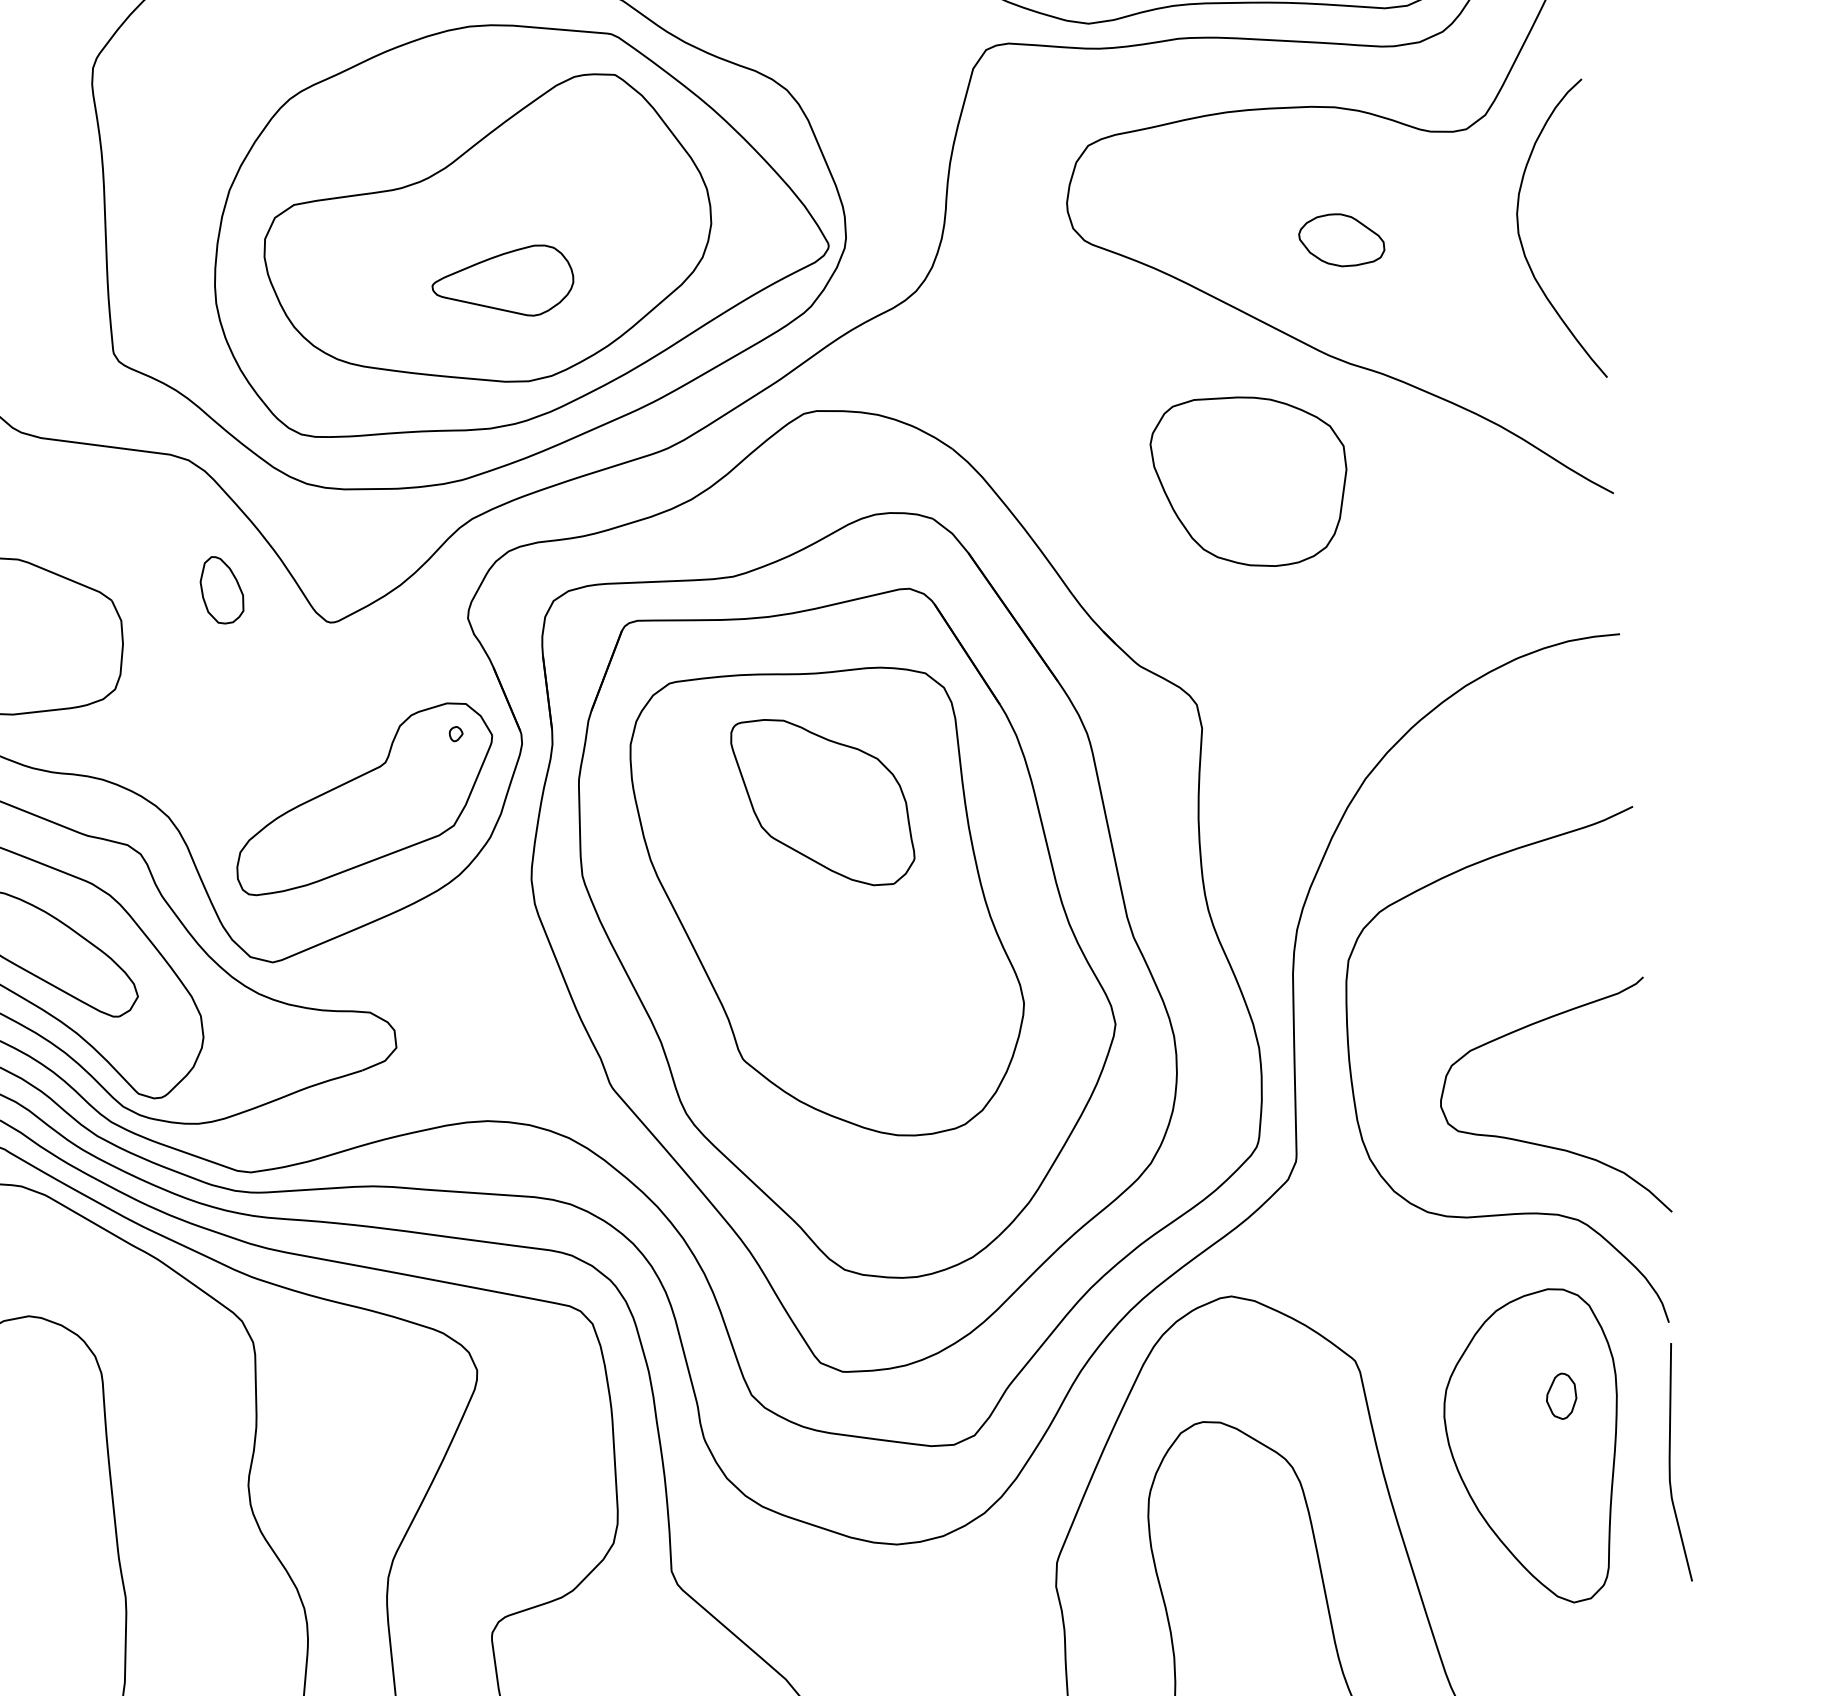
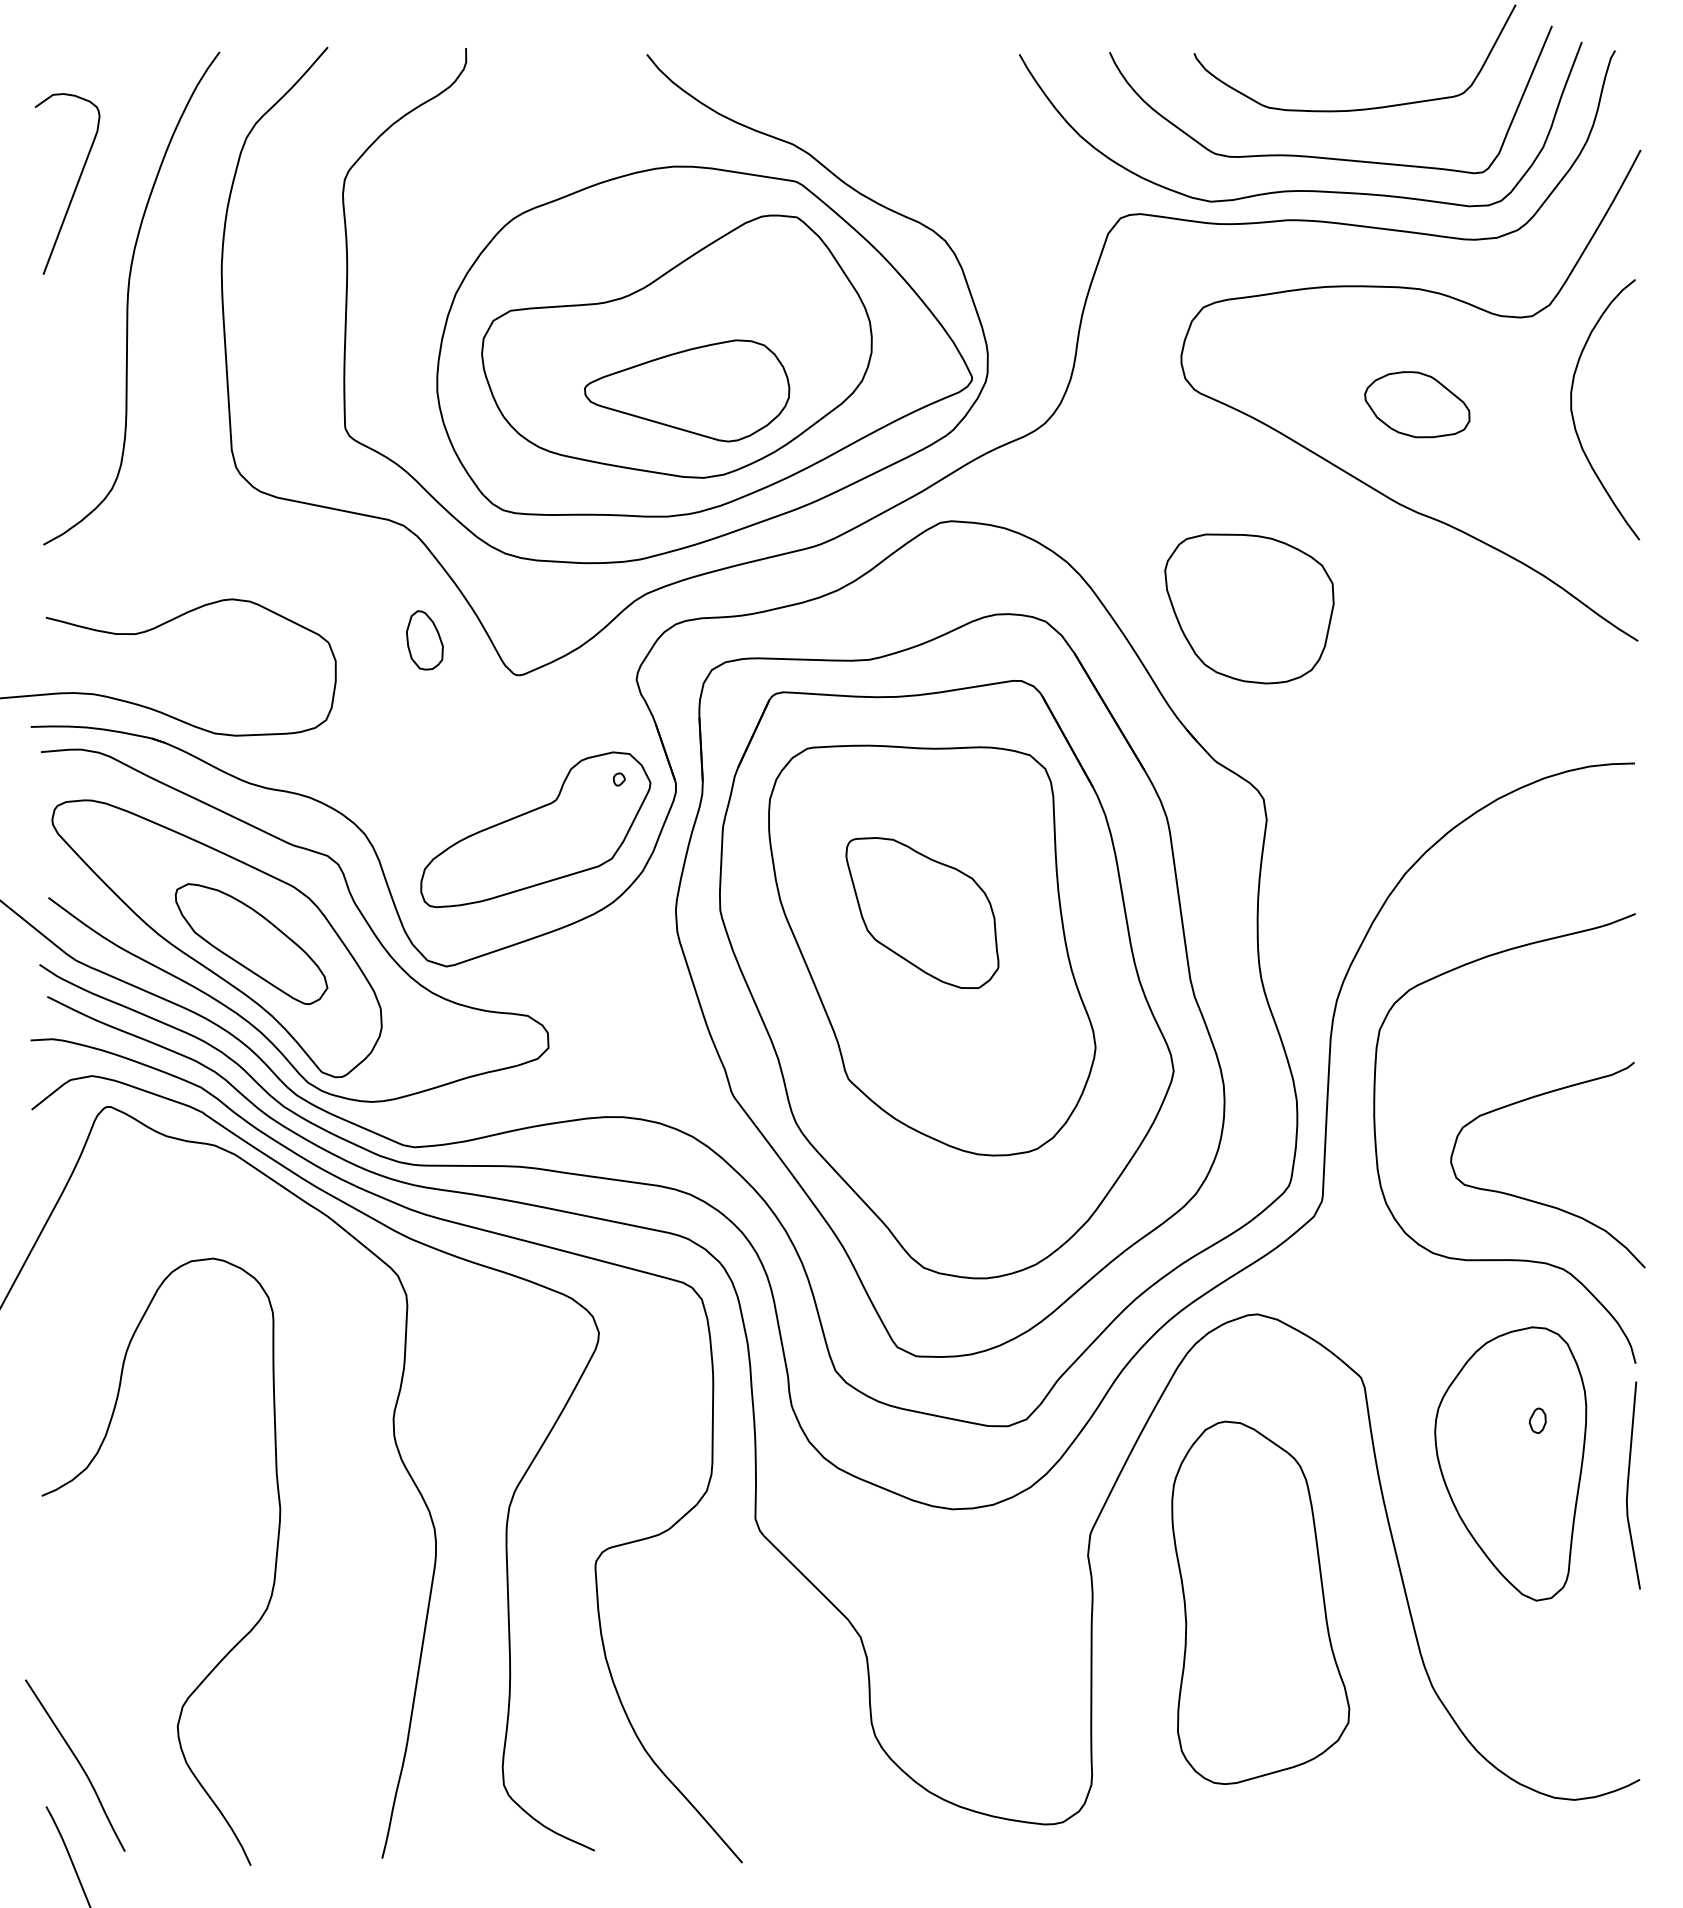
part: (1341, 239) -> (1417, 404), size x1.43
part: (503, 282) -> (687, 390), size x1.67
part: (1250, 481) -> (1249, 608), moved
part: (823, 801) -> (922, 912), moved
part: (1560, 1395) -> (1537, 1420), size x0.62

